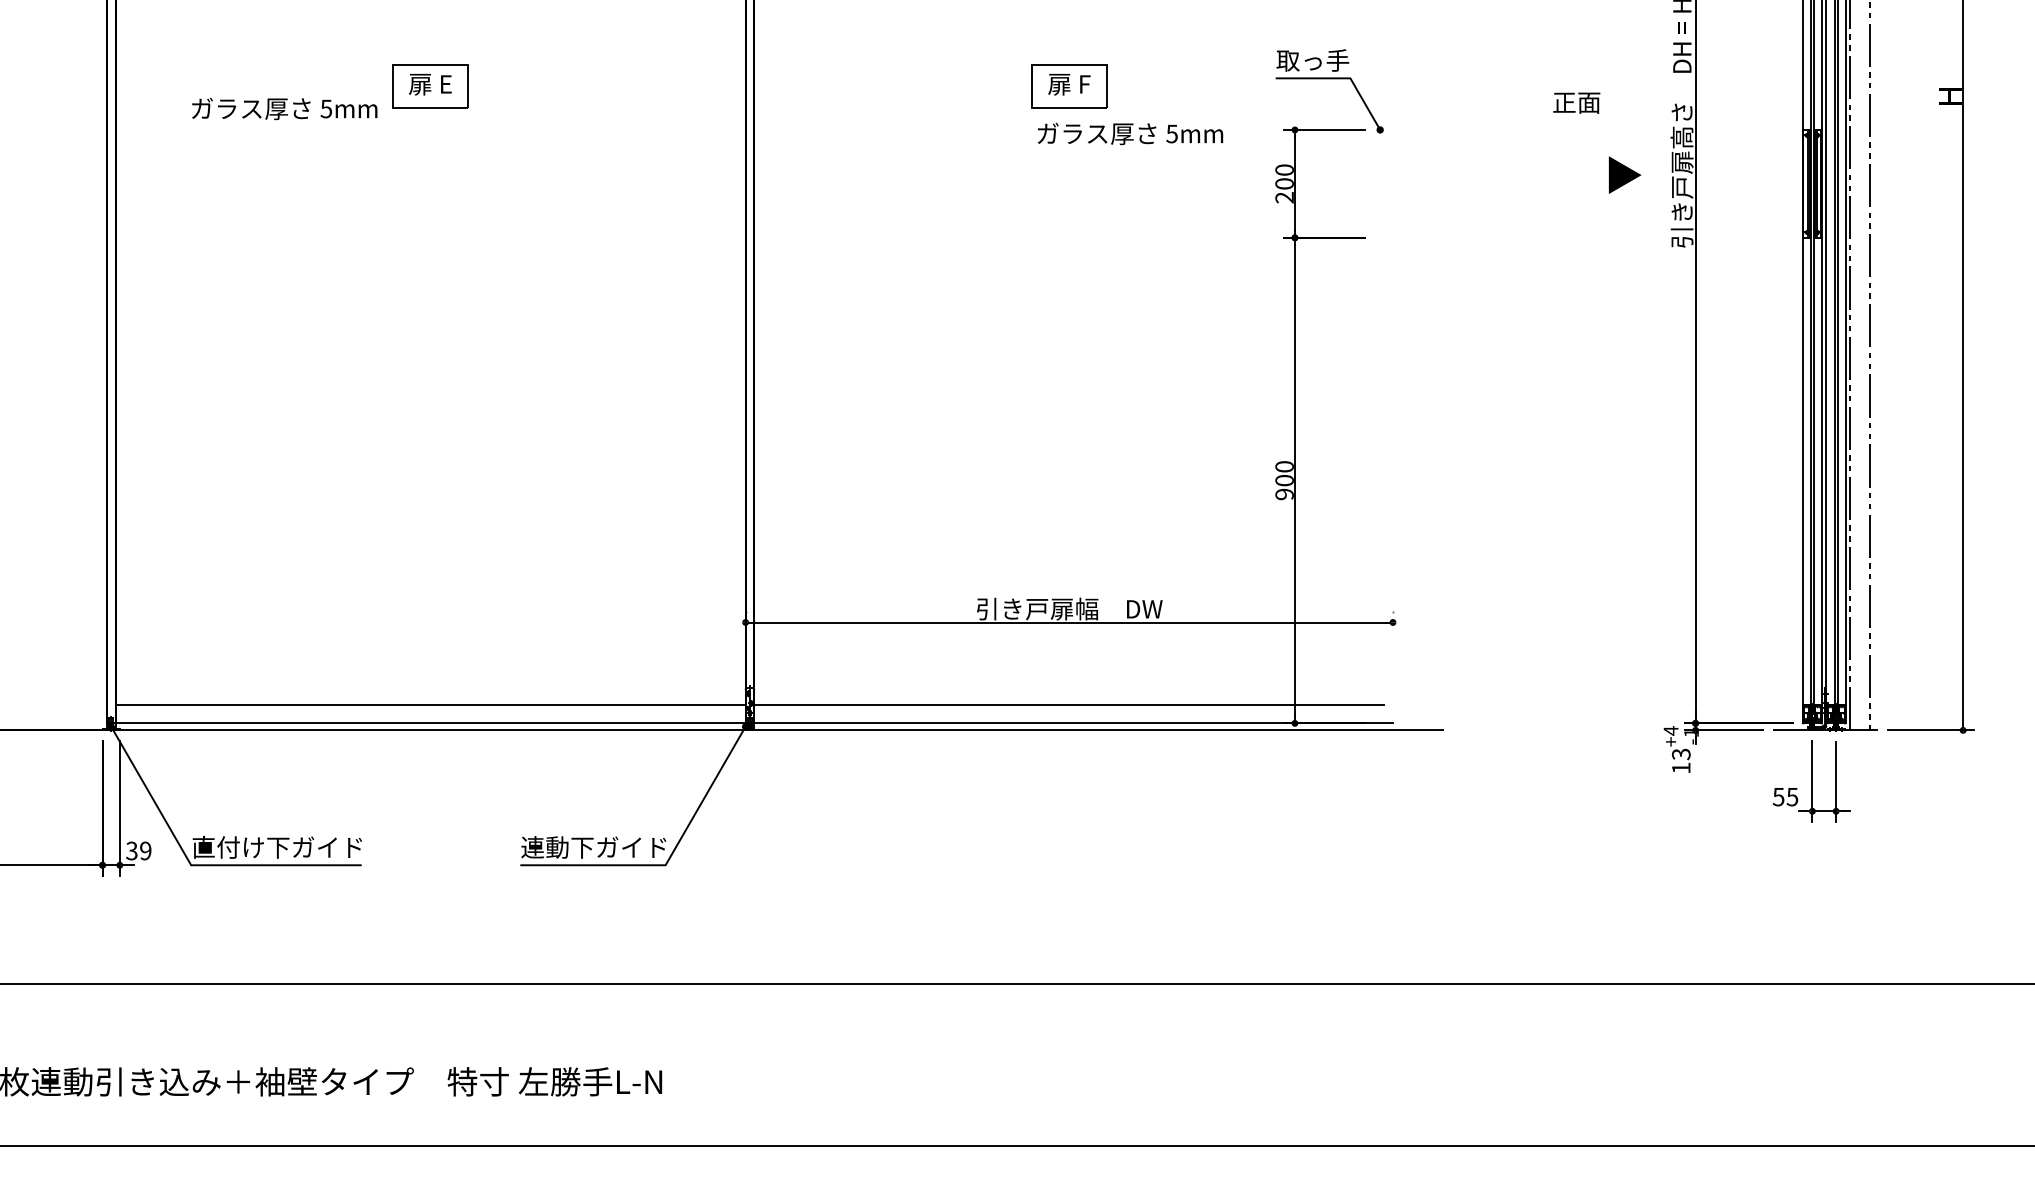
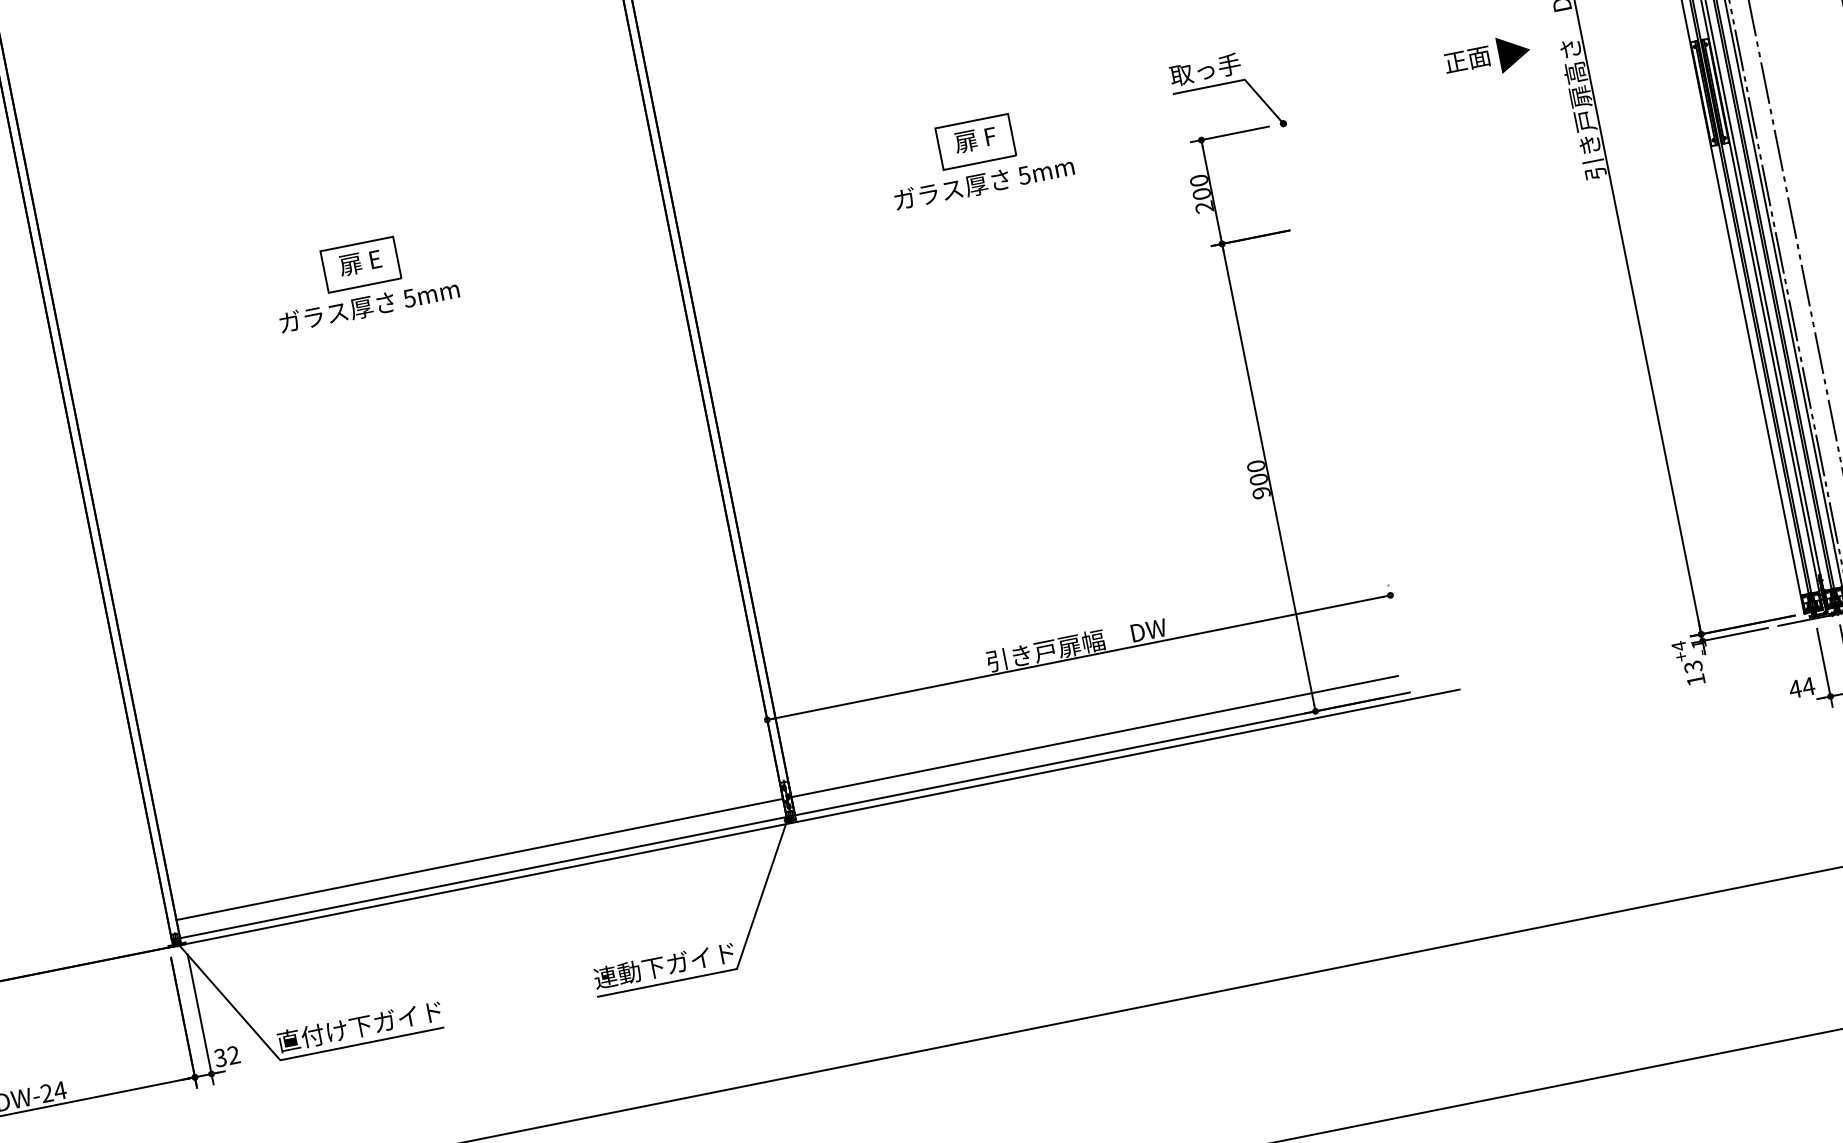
text: (284, 108) -> (369, 305), moved
text: (1130, 133) -> (984, 183), moved
part: (1625, 174) -> (1514, 51), moved
text: (1785, 797) -> (1802, 688), 55 -> 44
text: (145, 851) -> (233, 1055), 39 -> 32

